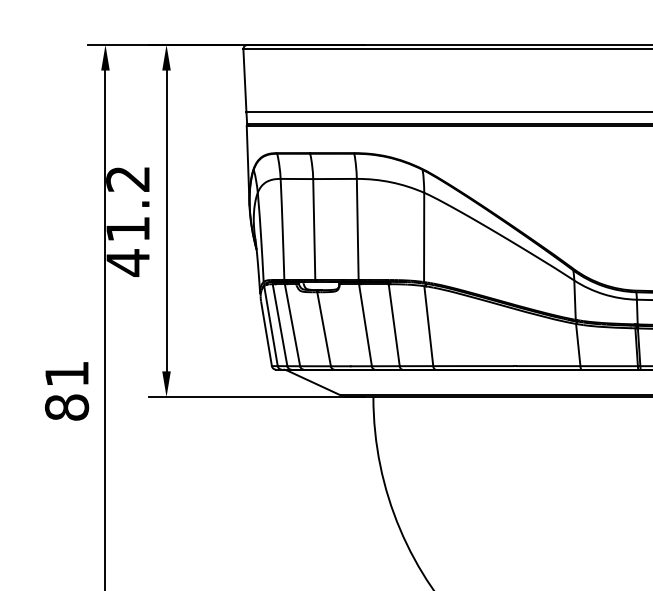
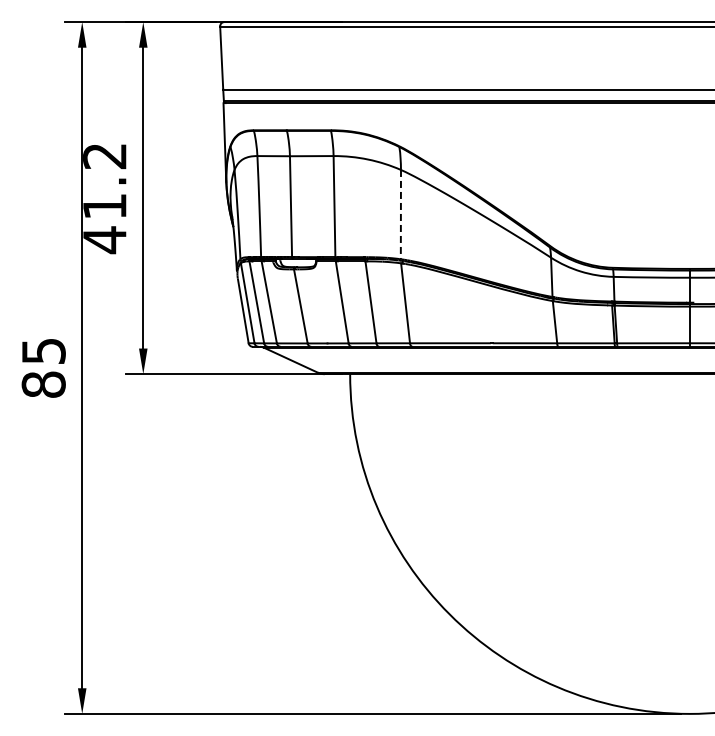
line: (423, 237) -> (400, 214), solid -> dashed
text: (66, 374) -> (43, 351), 81 -> 85

